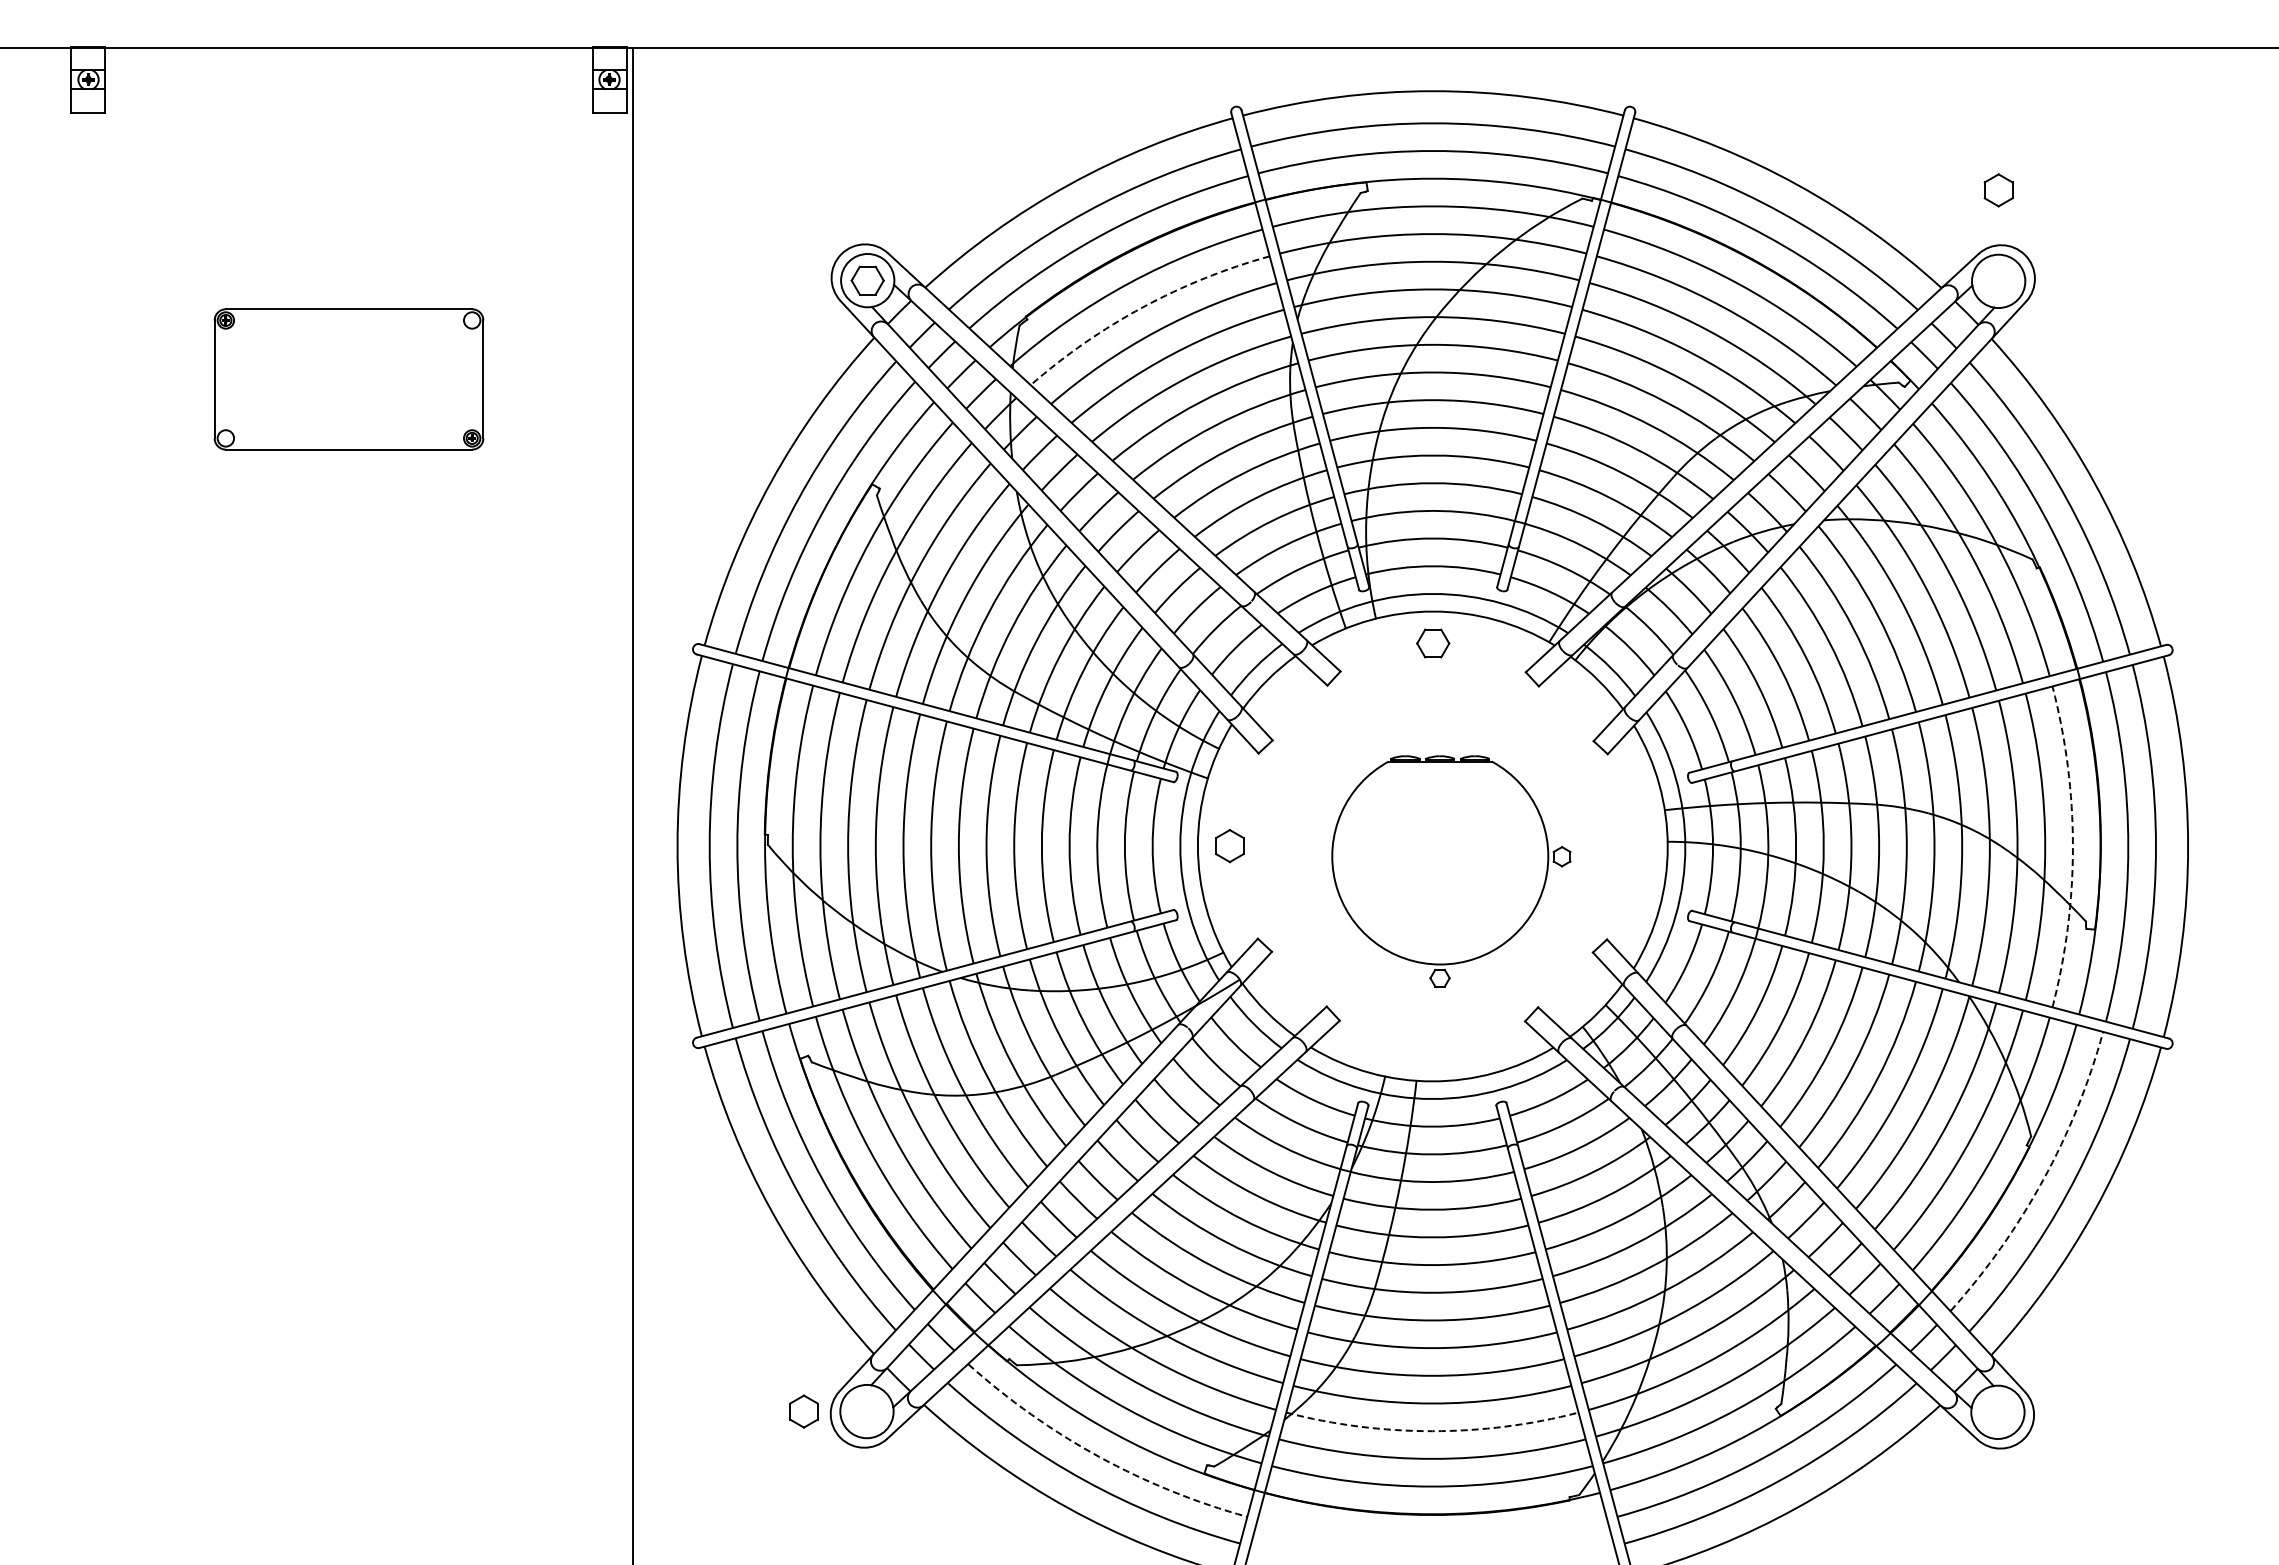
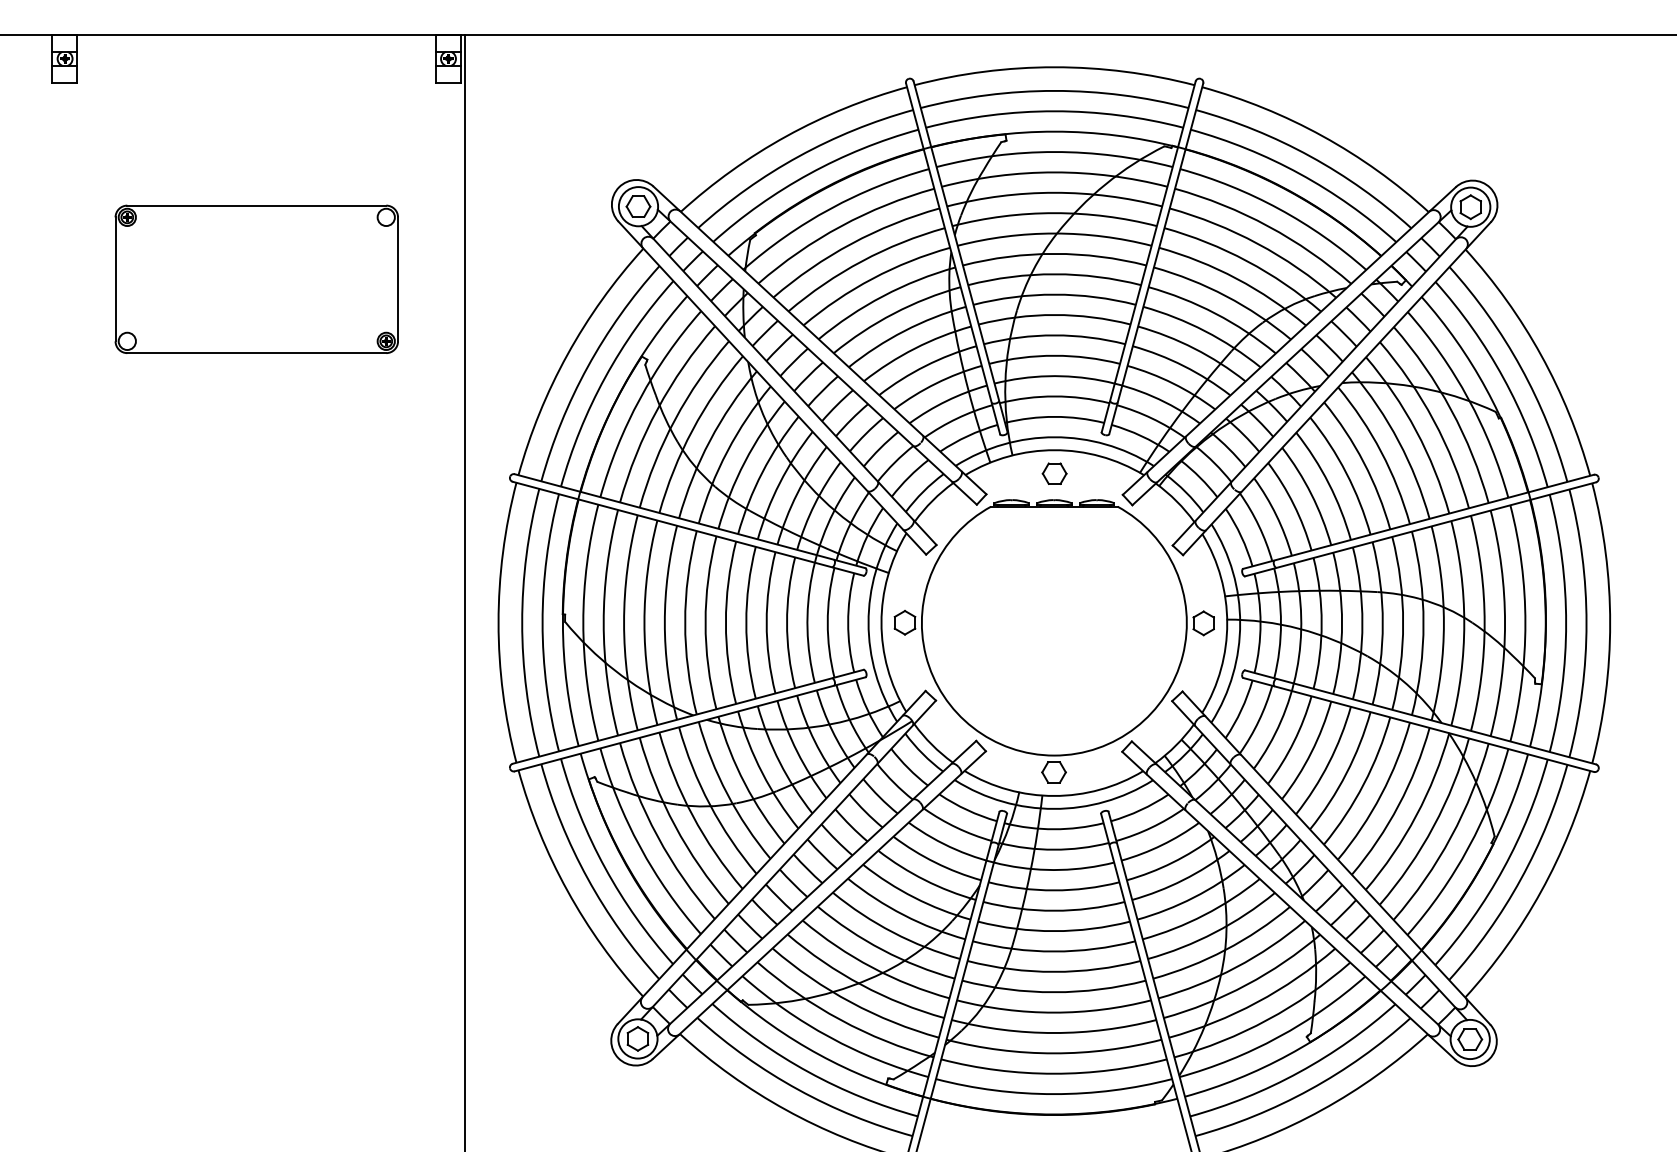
part: (1998, 190) -> (1470, 207), moved
arc: (1142, 307) -> (840, 226), dashed -> solid
part: (348, 379) -> (256, 279), size x1.43
arc: (2072, 846) -> (1525, 623), dashed -> solid
part: (1451, 871) -> (1068, 641), size x1.67
arc: (2043, 1180) -> (1503, 868), dashed -> solid
part: (803, 1411) -> (637, 1038), moved
part: (1997, 1412) -> (1469, 1039), added
arc: (1432, 1431) -> (1054, 1053), dashed -> solid
arc: (1099, 1456) -> (809, 1071), dashed -> solid

